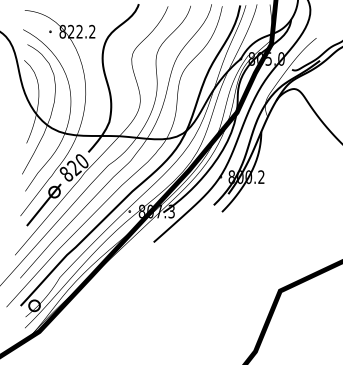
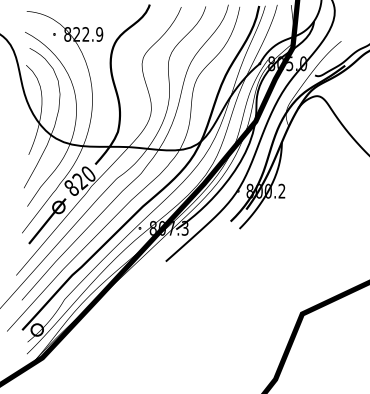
text: (92, 31) -> (99, 34), 822.2 -> 822.9

